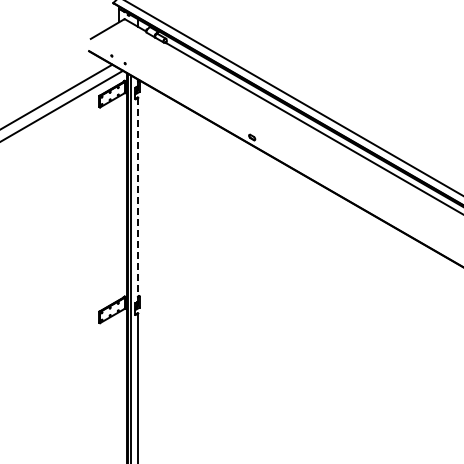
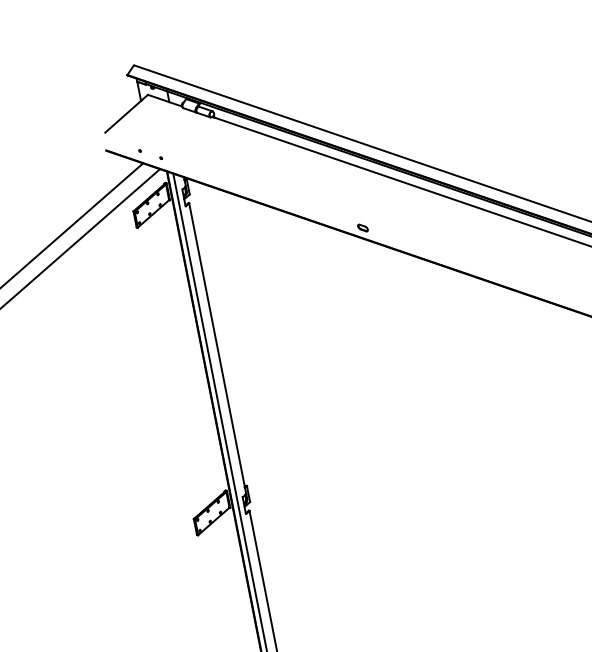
line: (138, 199) -> (218, 348), dashed -> solid

